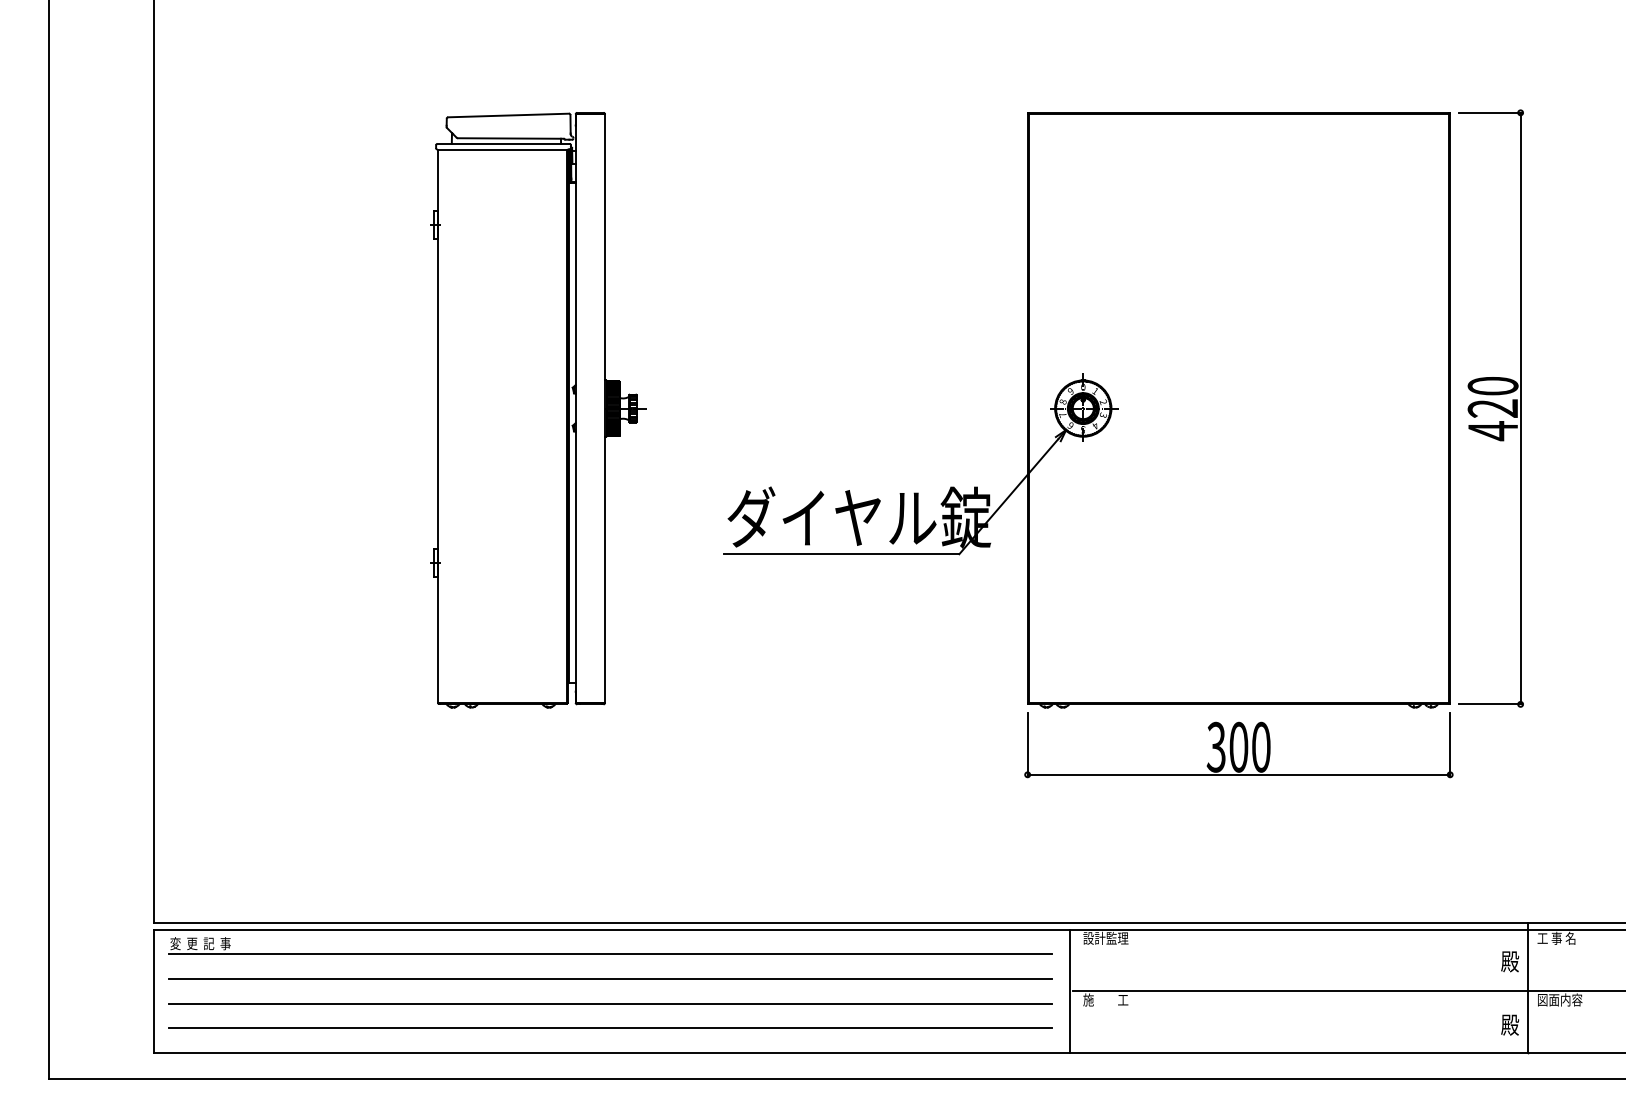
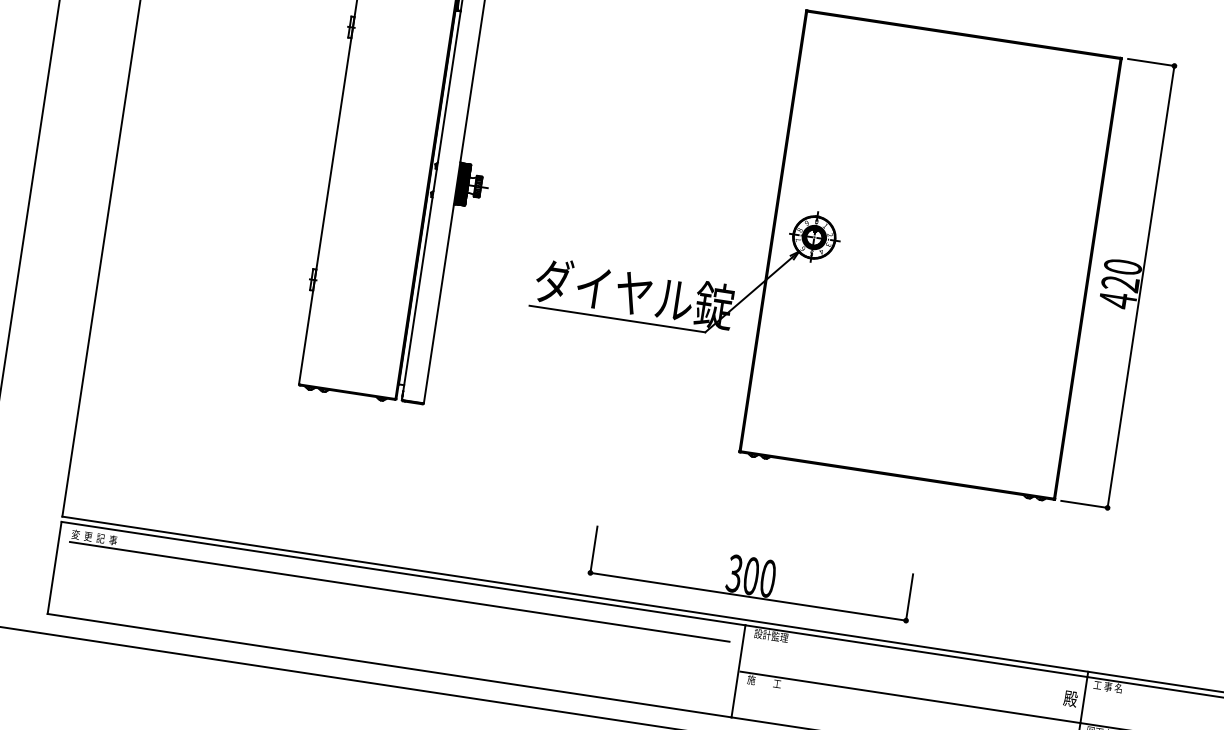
part: (1238, 745) -> (751, 574), moved
line: (610, 979) -> (396, 610), removed
line: (610, 1003) -> (393, 628), removed
line: (610, 1028) -> (391, 647), removed

